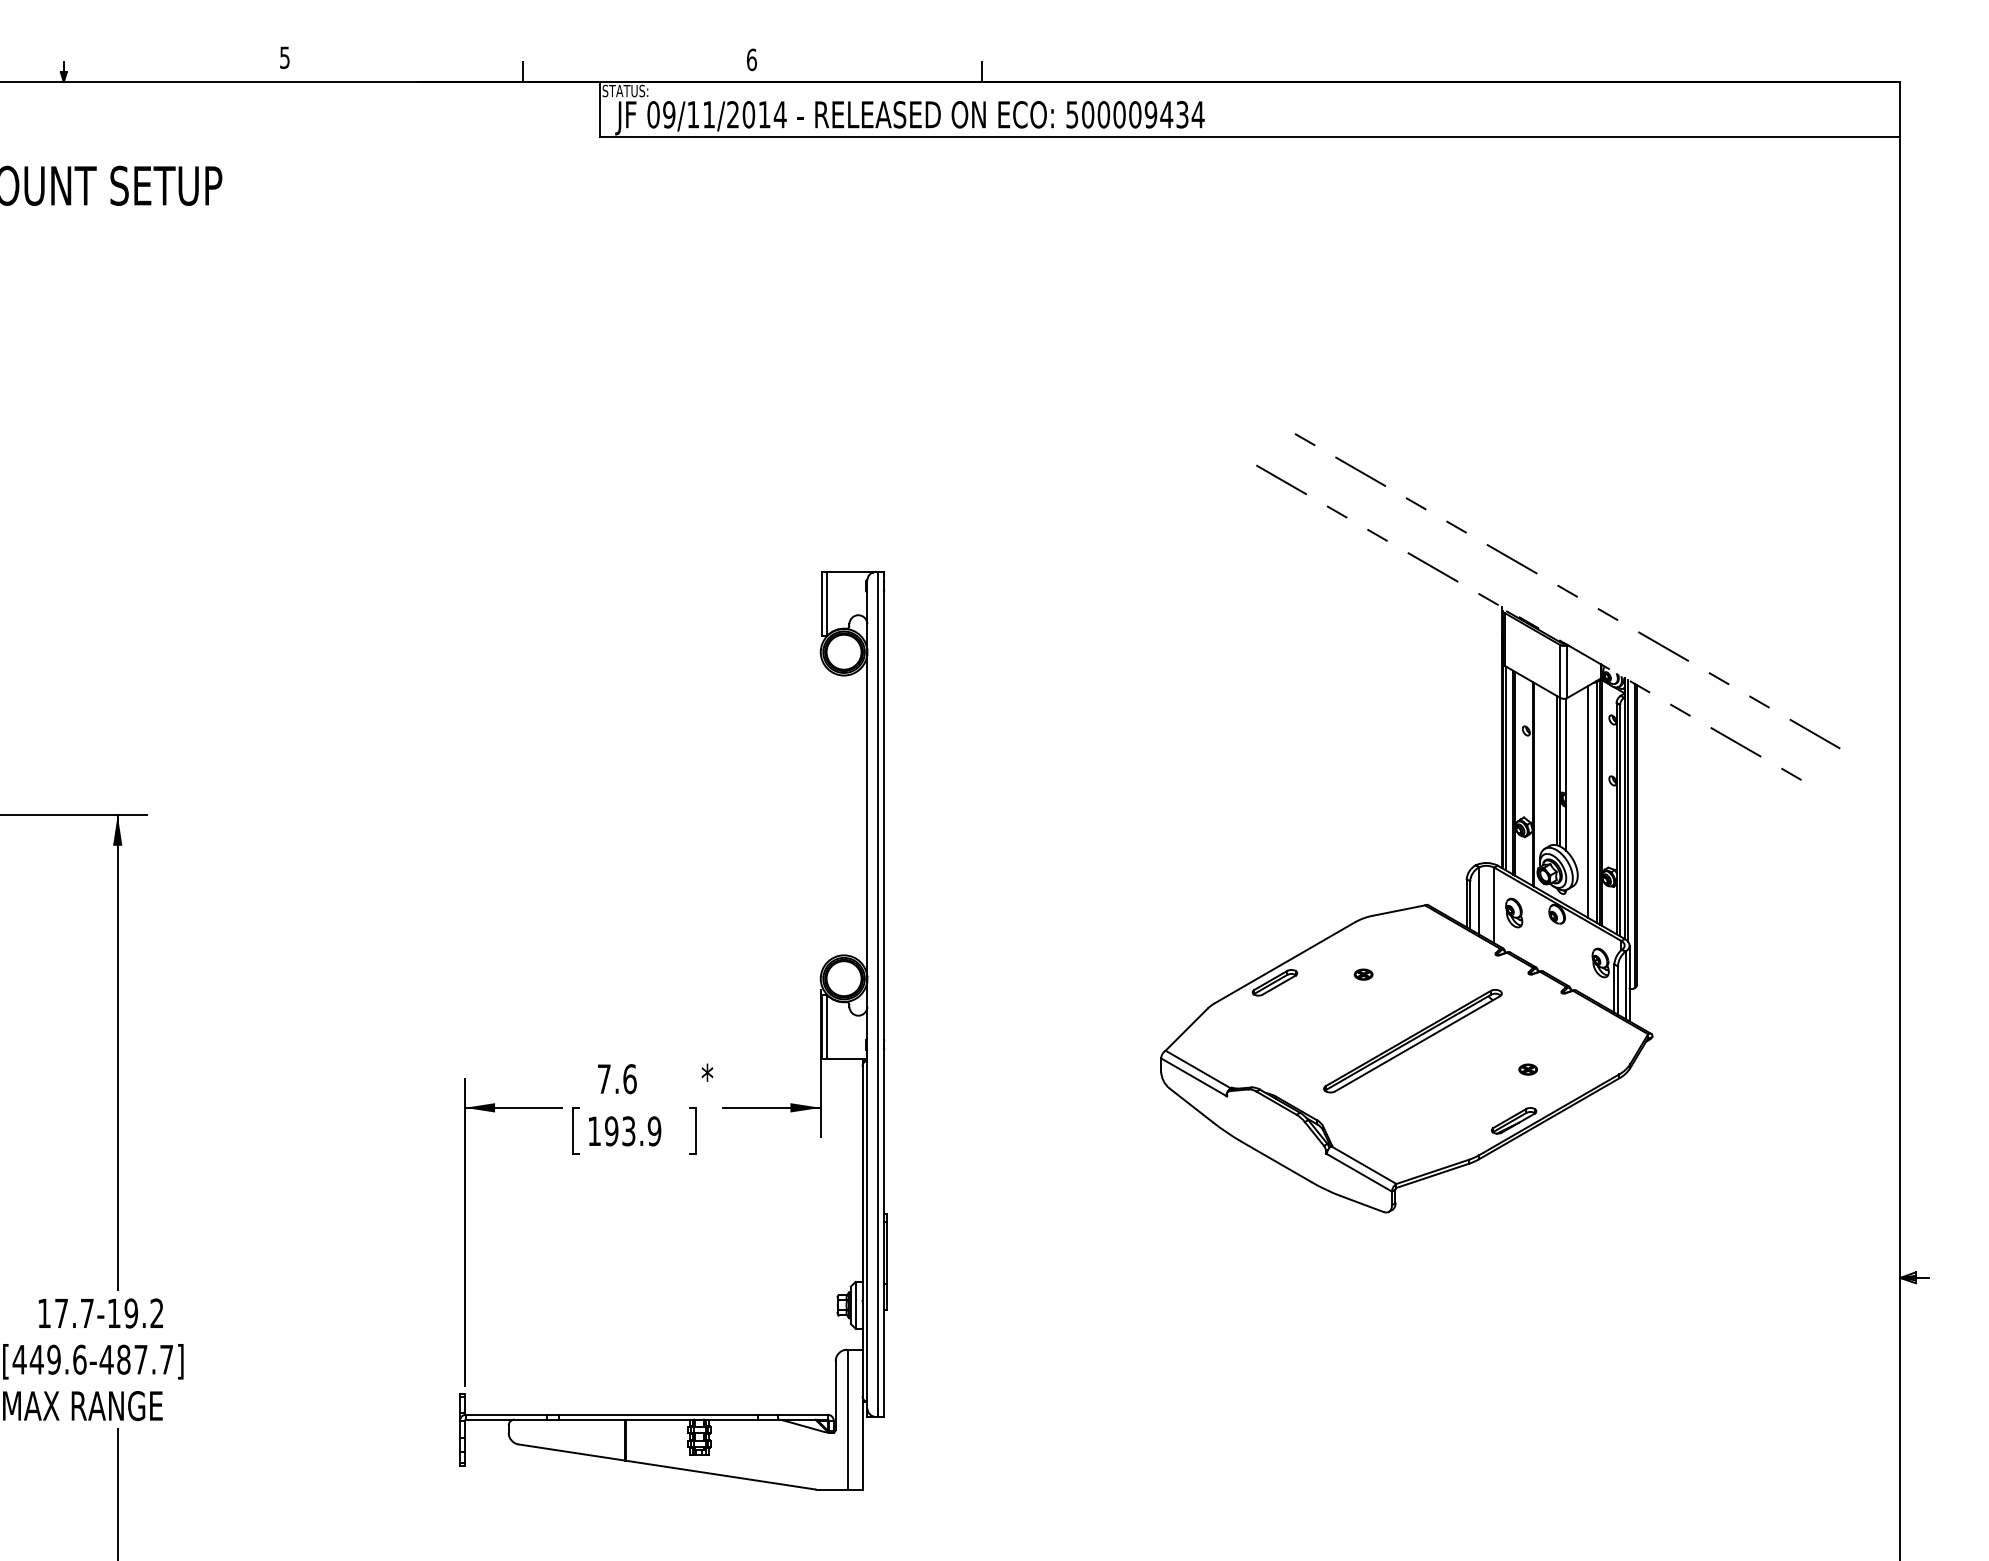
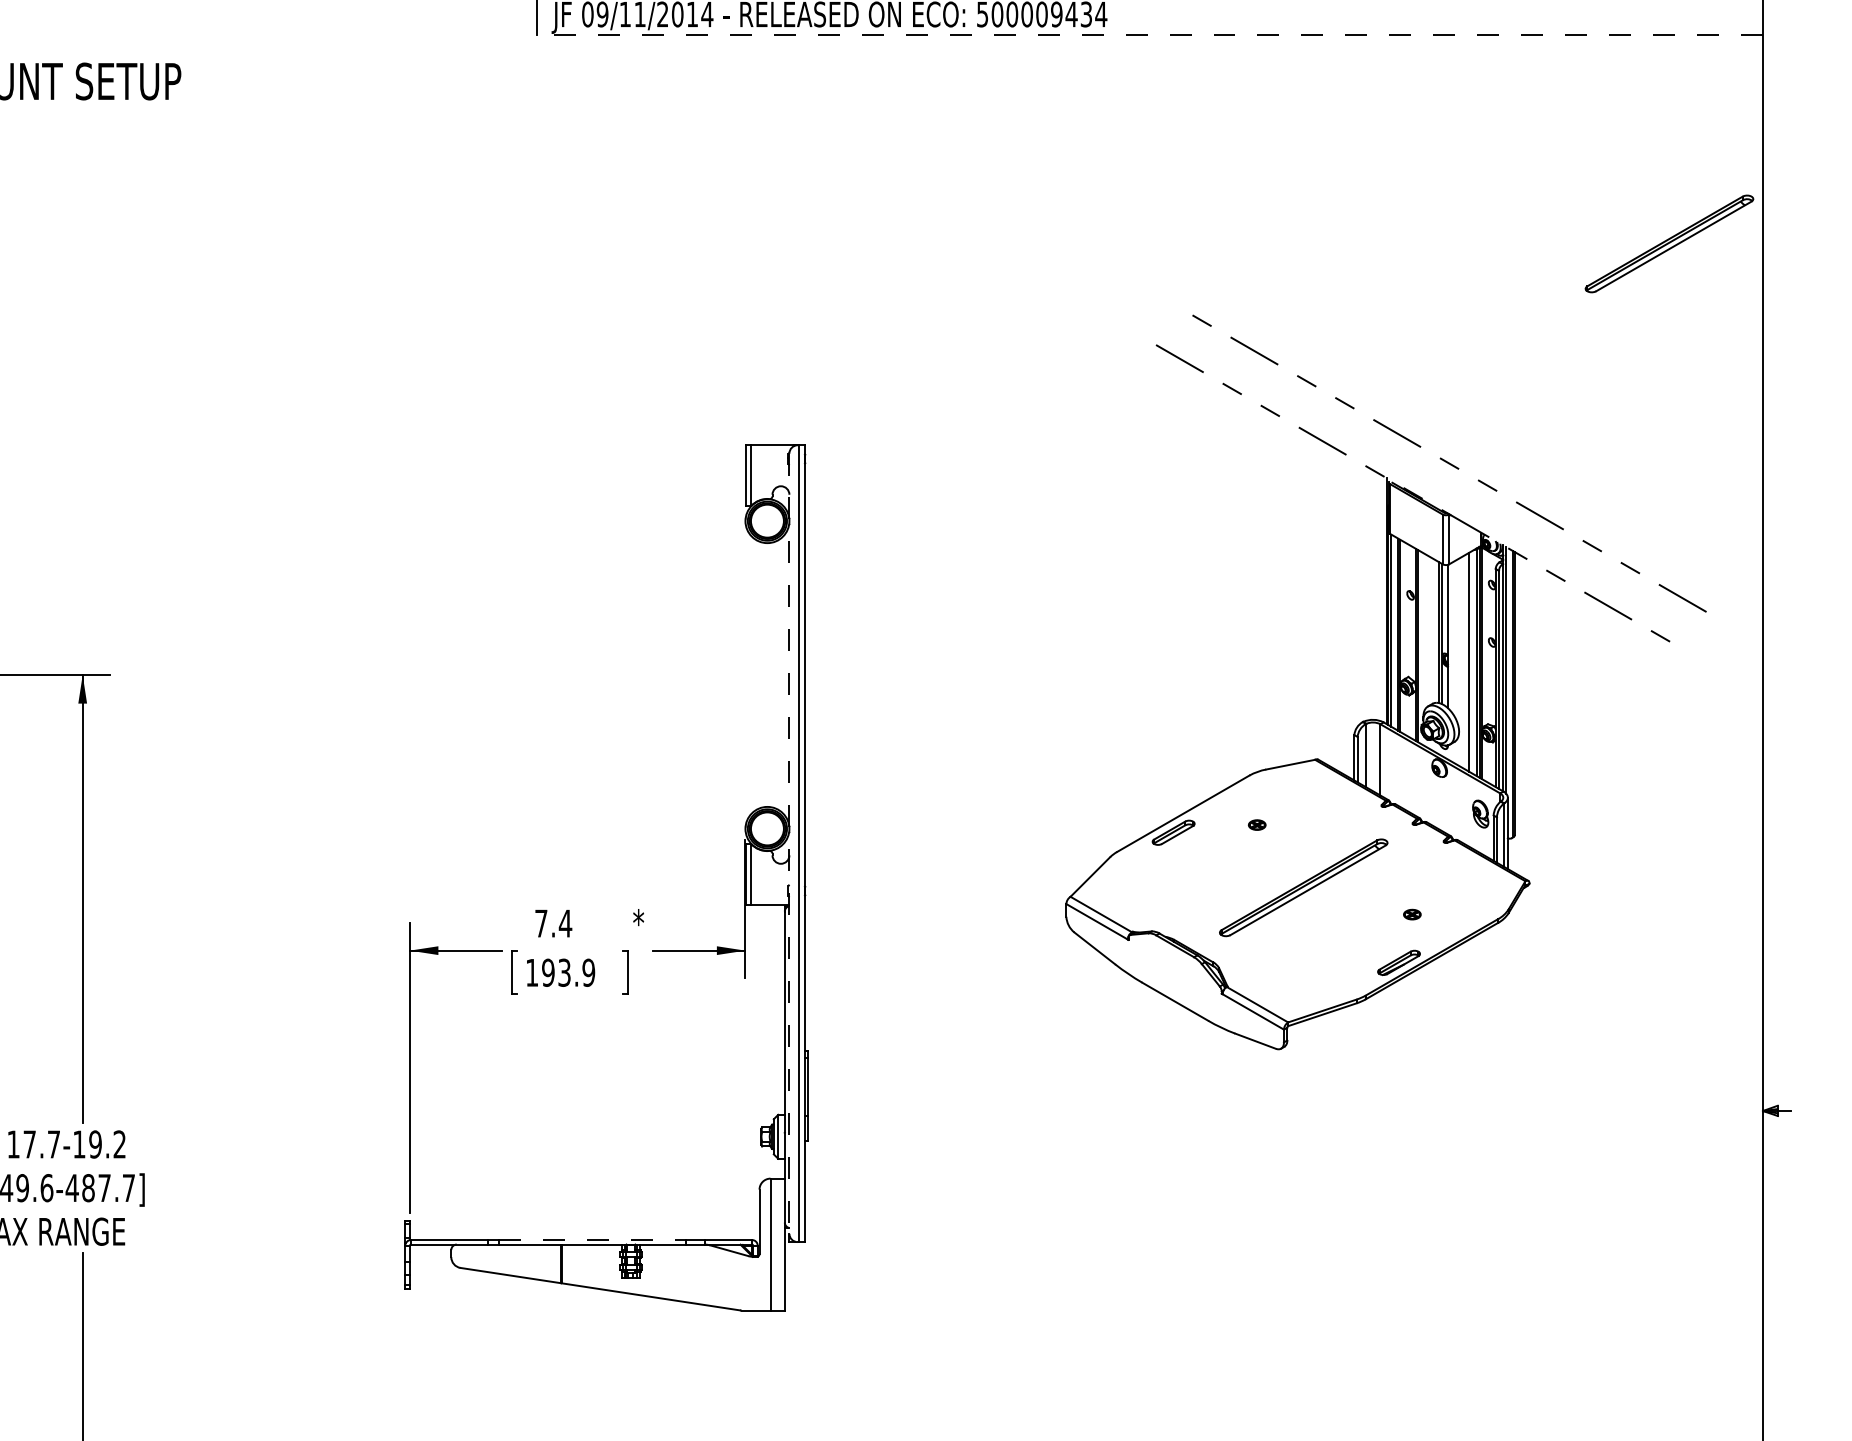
line: (1249, 136) -> (1149, 34), solid -> dashed
part: (1800, 358) -> (1669, 244), added
part: (1514, 912) -> (1399, 766), removed
line: (867, 994) -> (789, 843), solid -> dashed
text: (629, 1079) -> (565, 923), 7.6 -> 7.4
line: (659, 1414) -> (593, 1239), solid -> dashed

